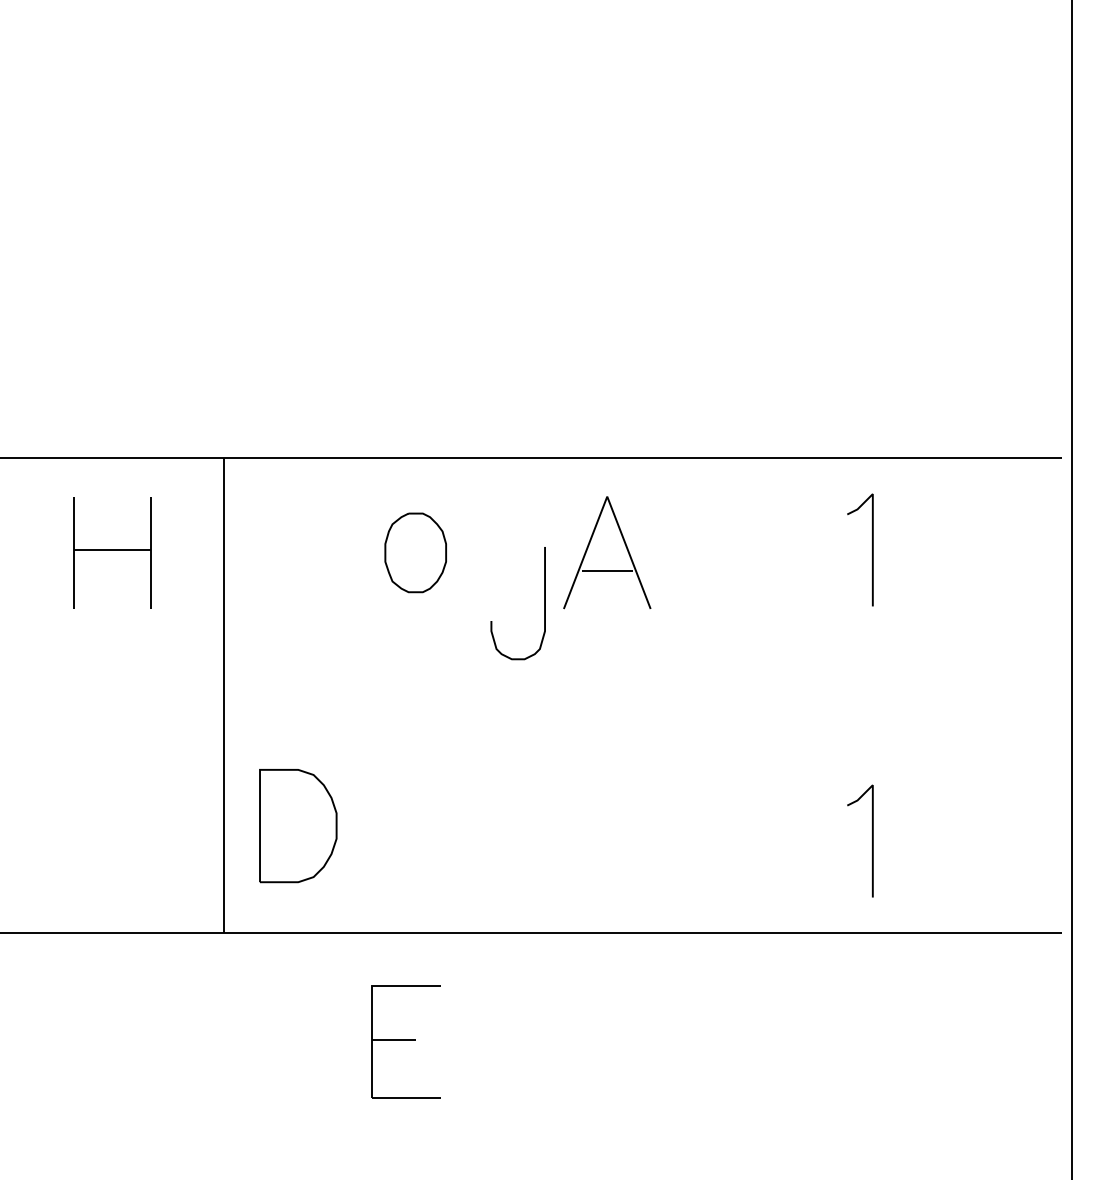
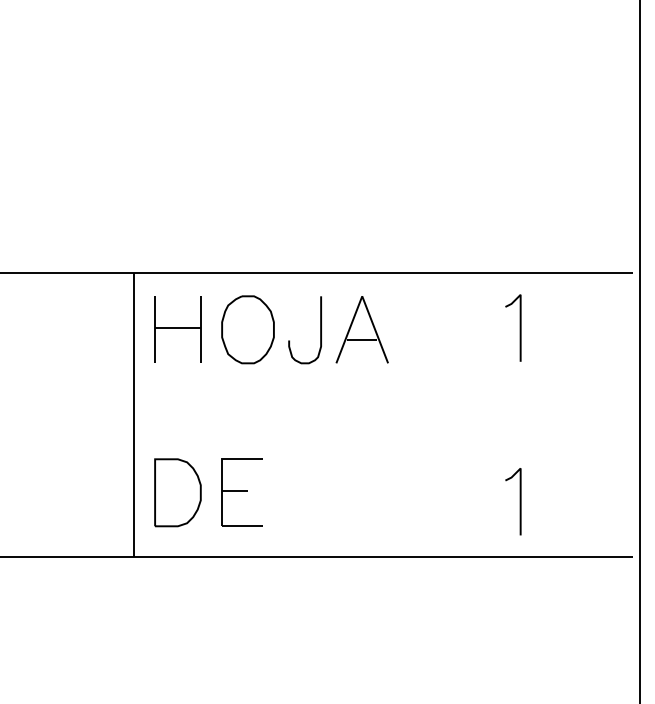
part: (111, 552) -> (177, 329), moved
part: (414, 552) -> (247, 329), size x1.43
curve: (543, 604) -> (320, 330), moved
part: (404, 1041) -> (241, 492), moved

